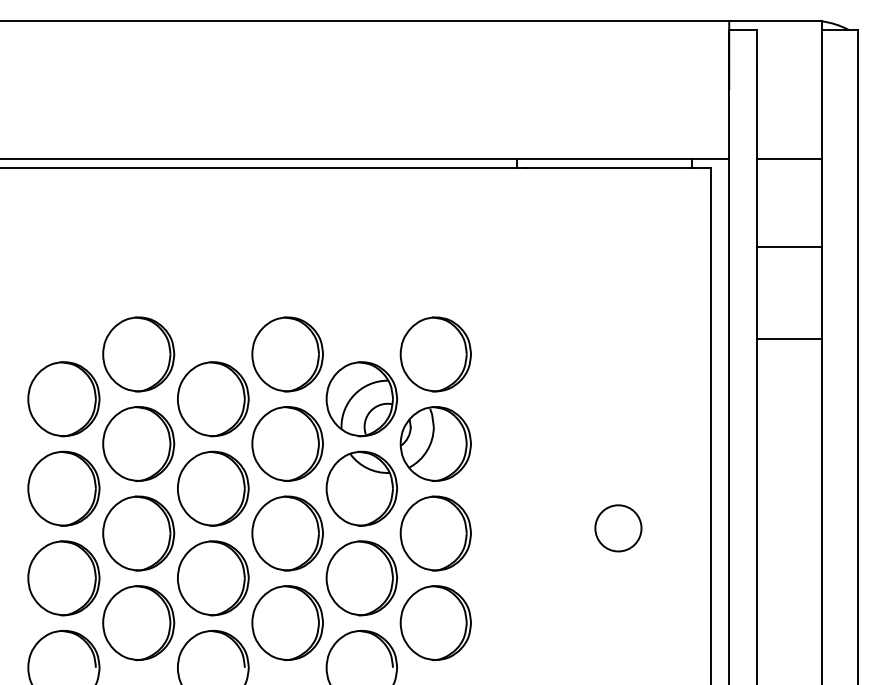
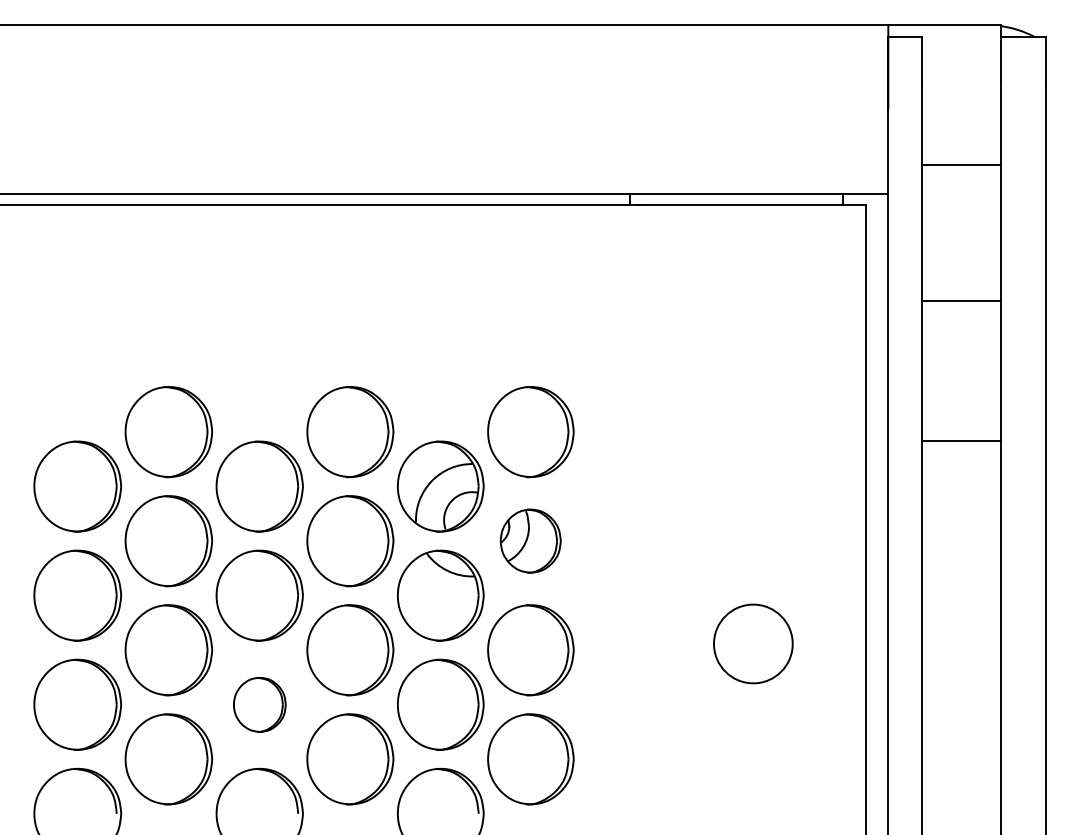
line: (788, 159) -> (960, 165), moved
line: (788, 339) -> (960, 441), moved
part: (435, 443) -> (530, 540), size x0.7
circle: (618, 528) -> (753, 644), size x1.4
part: (213, 578) -> (259, 705), size x0.6

